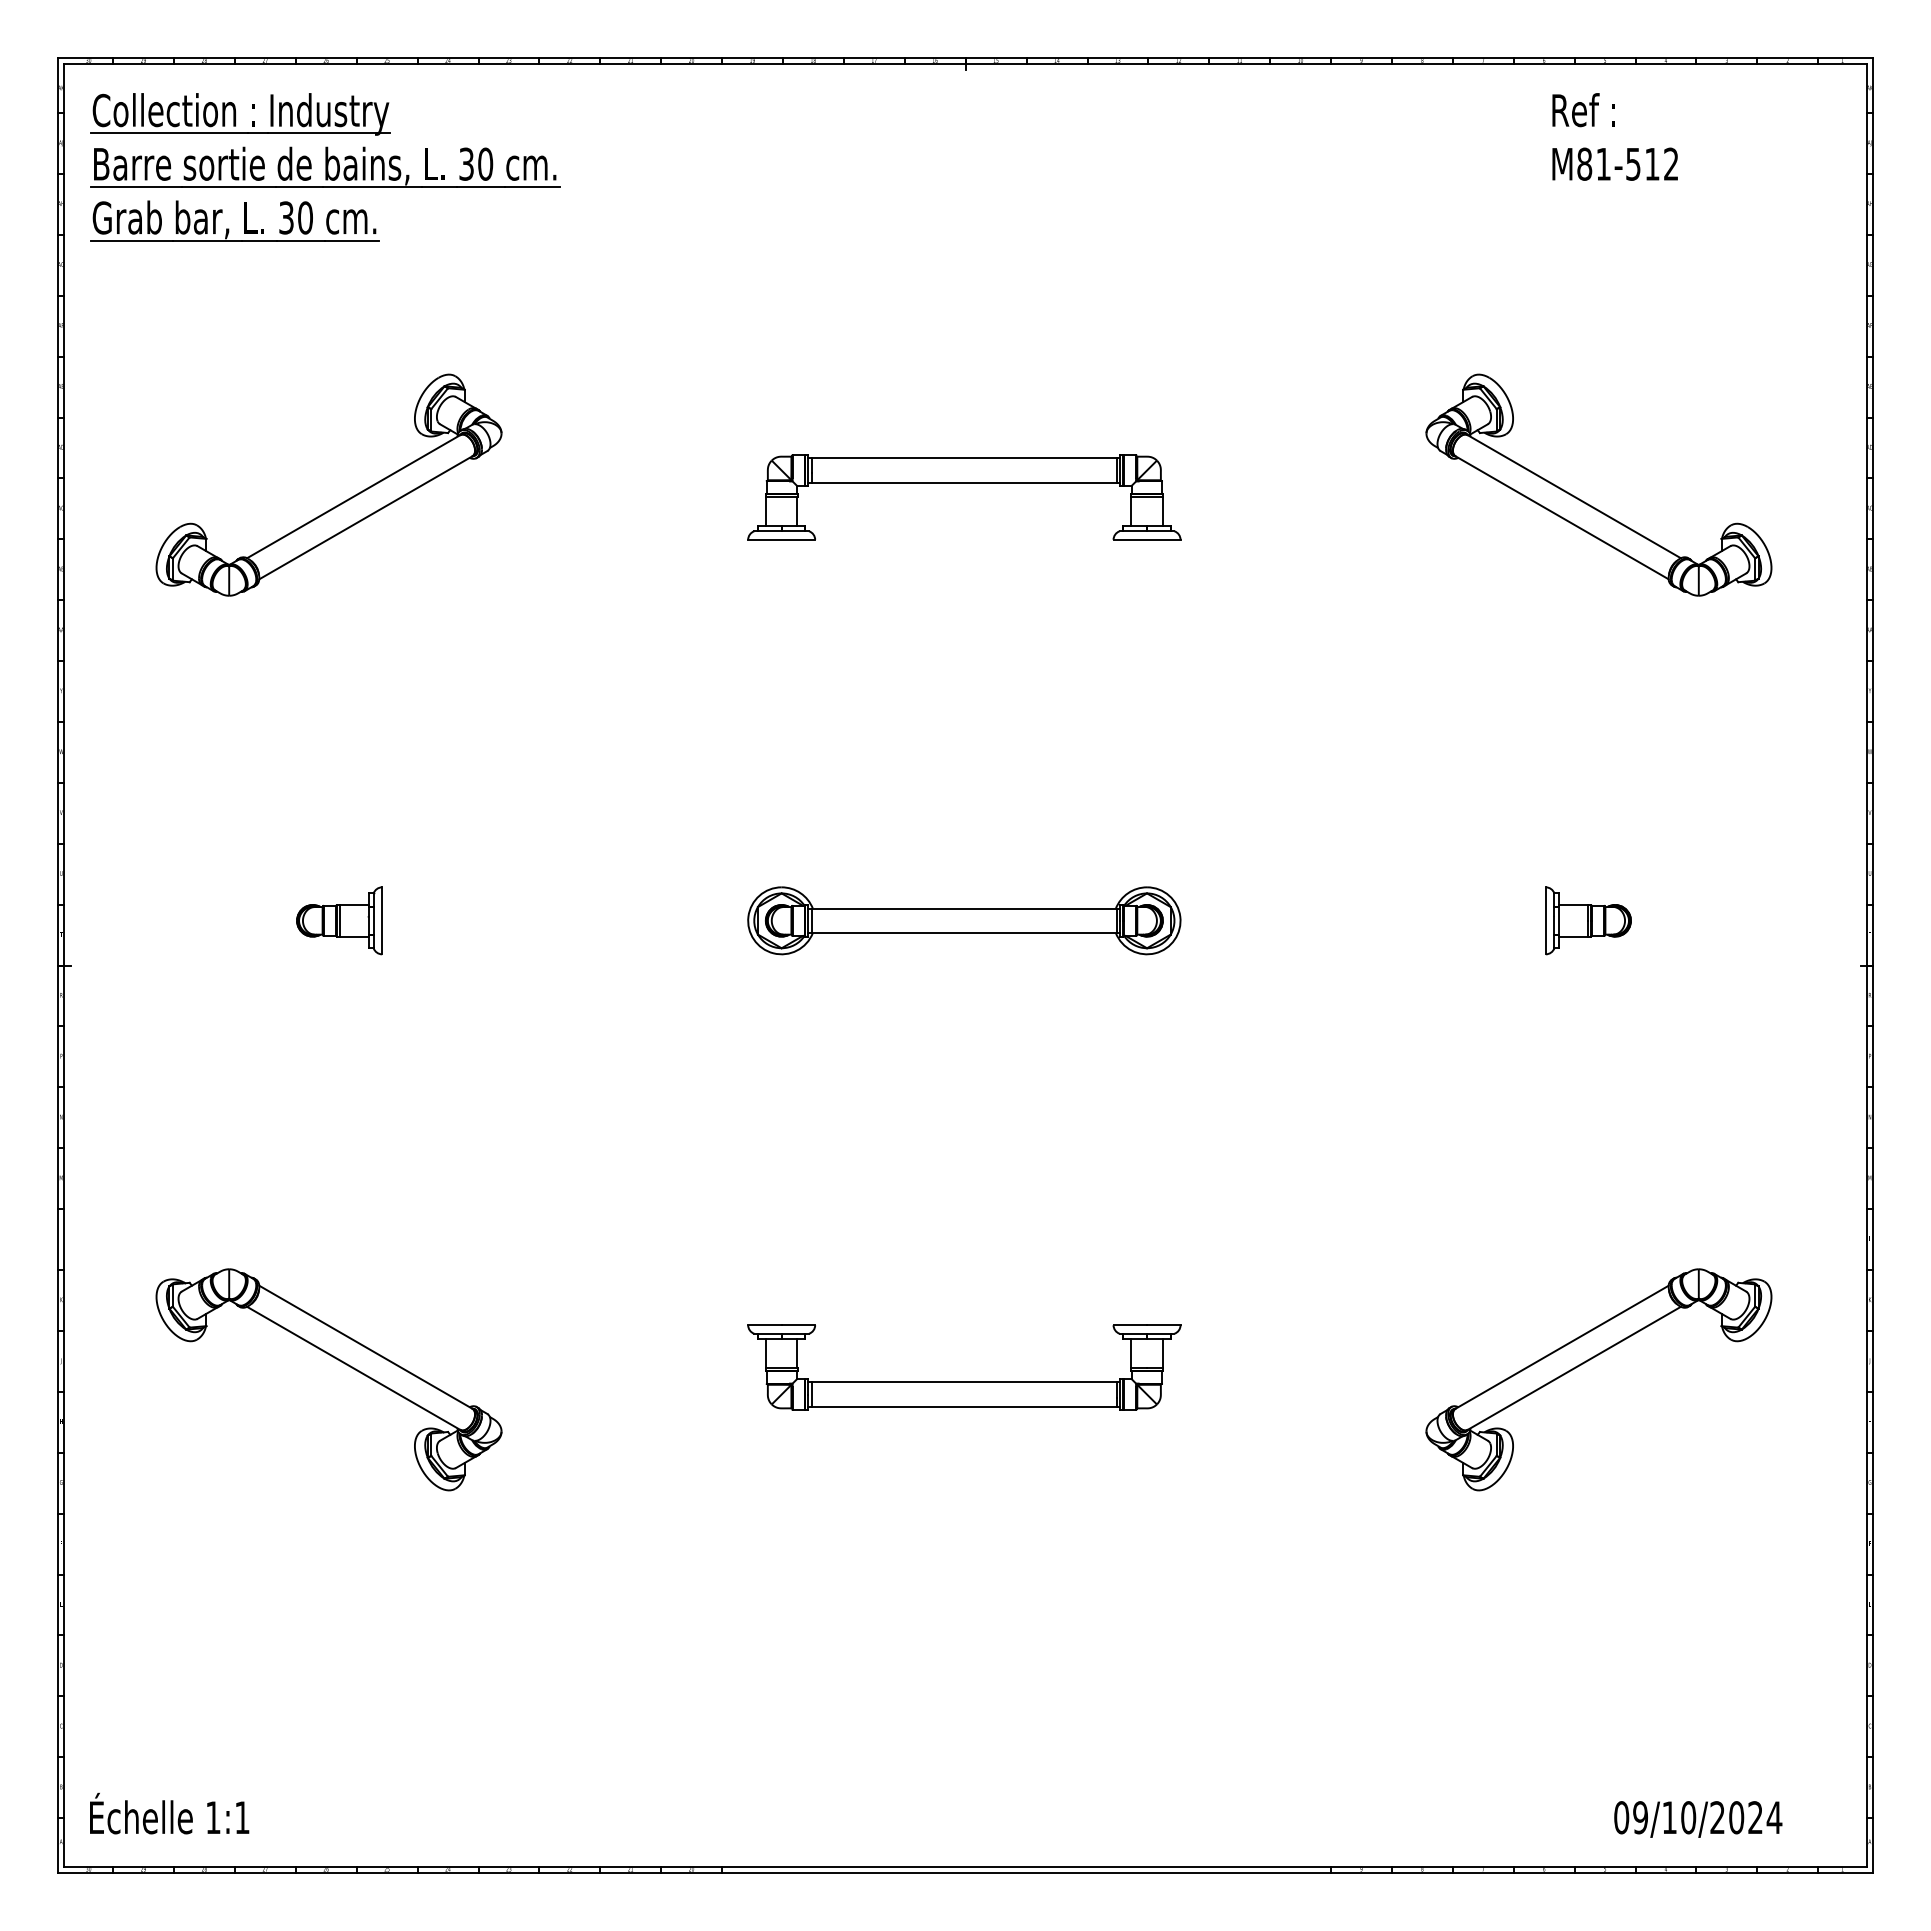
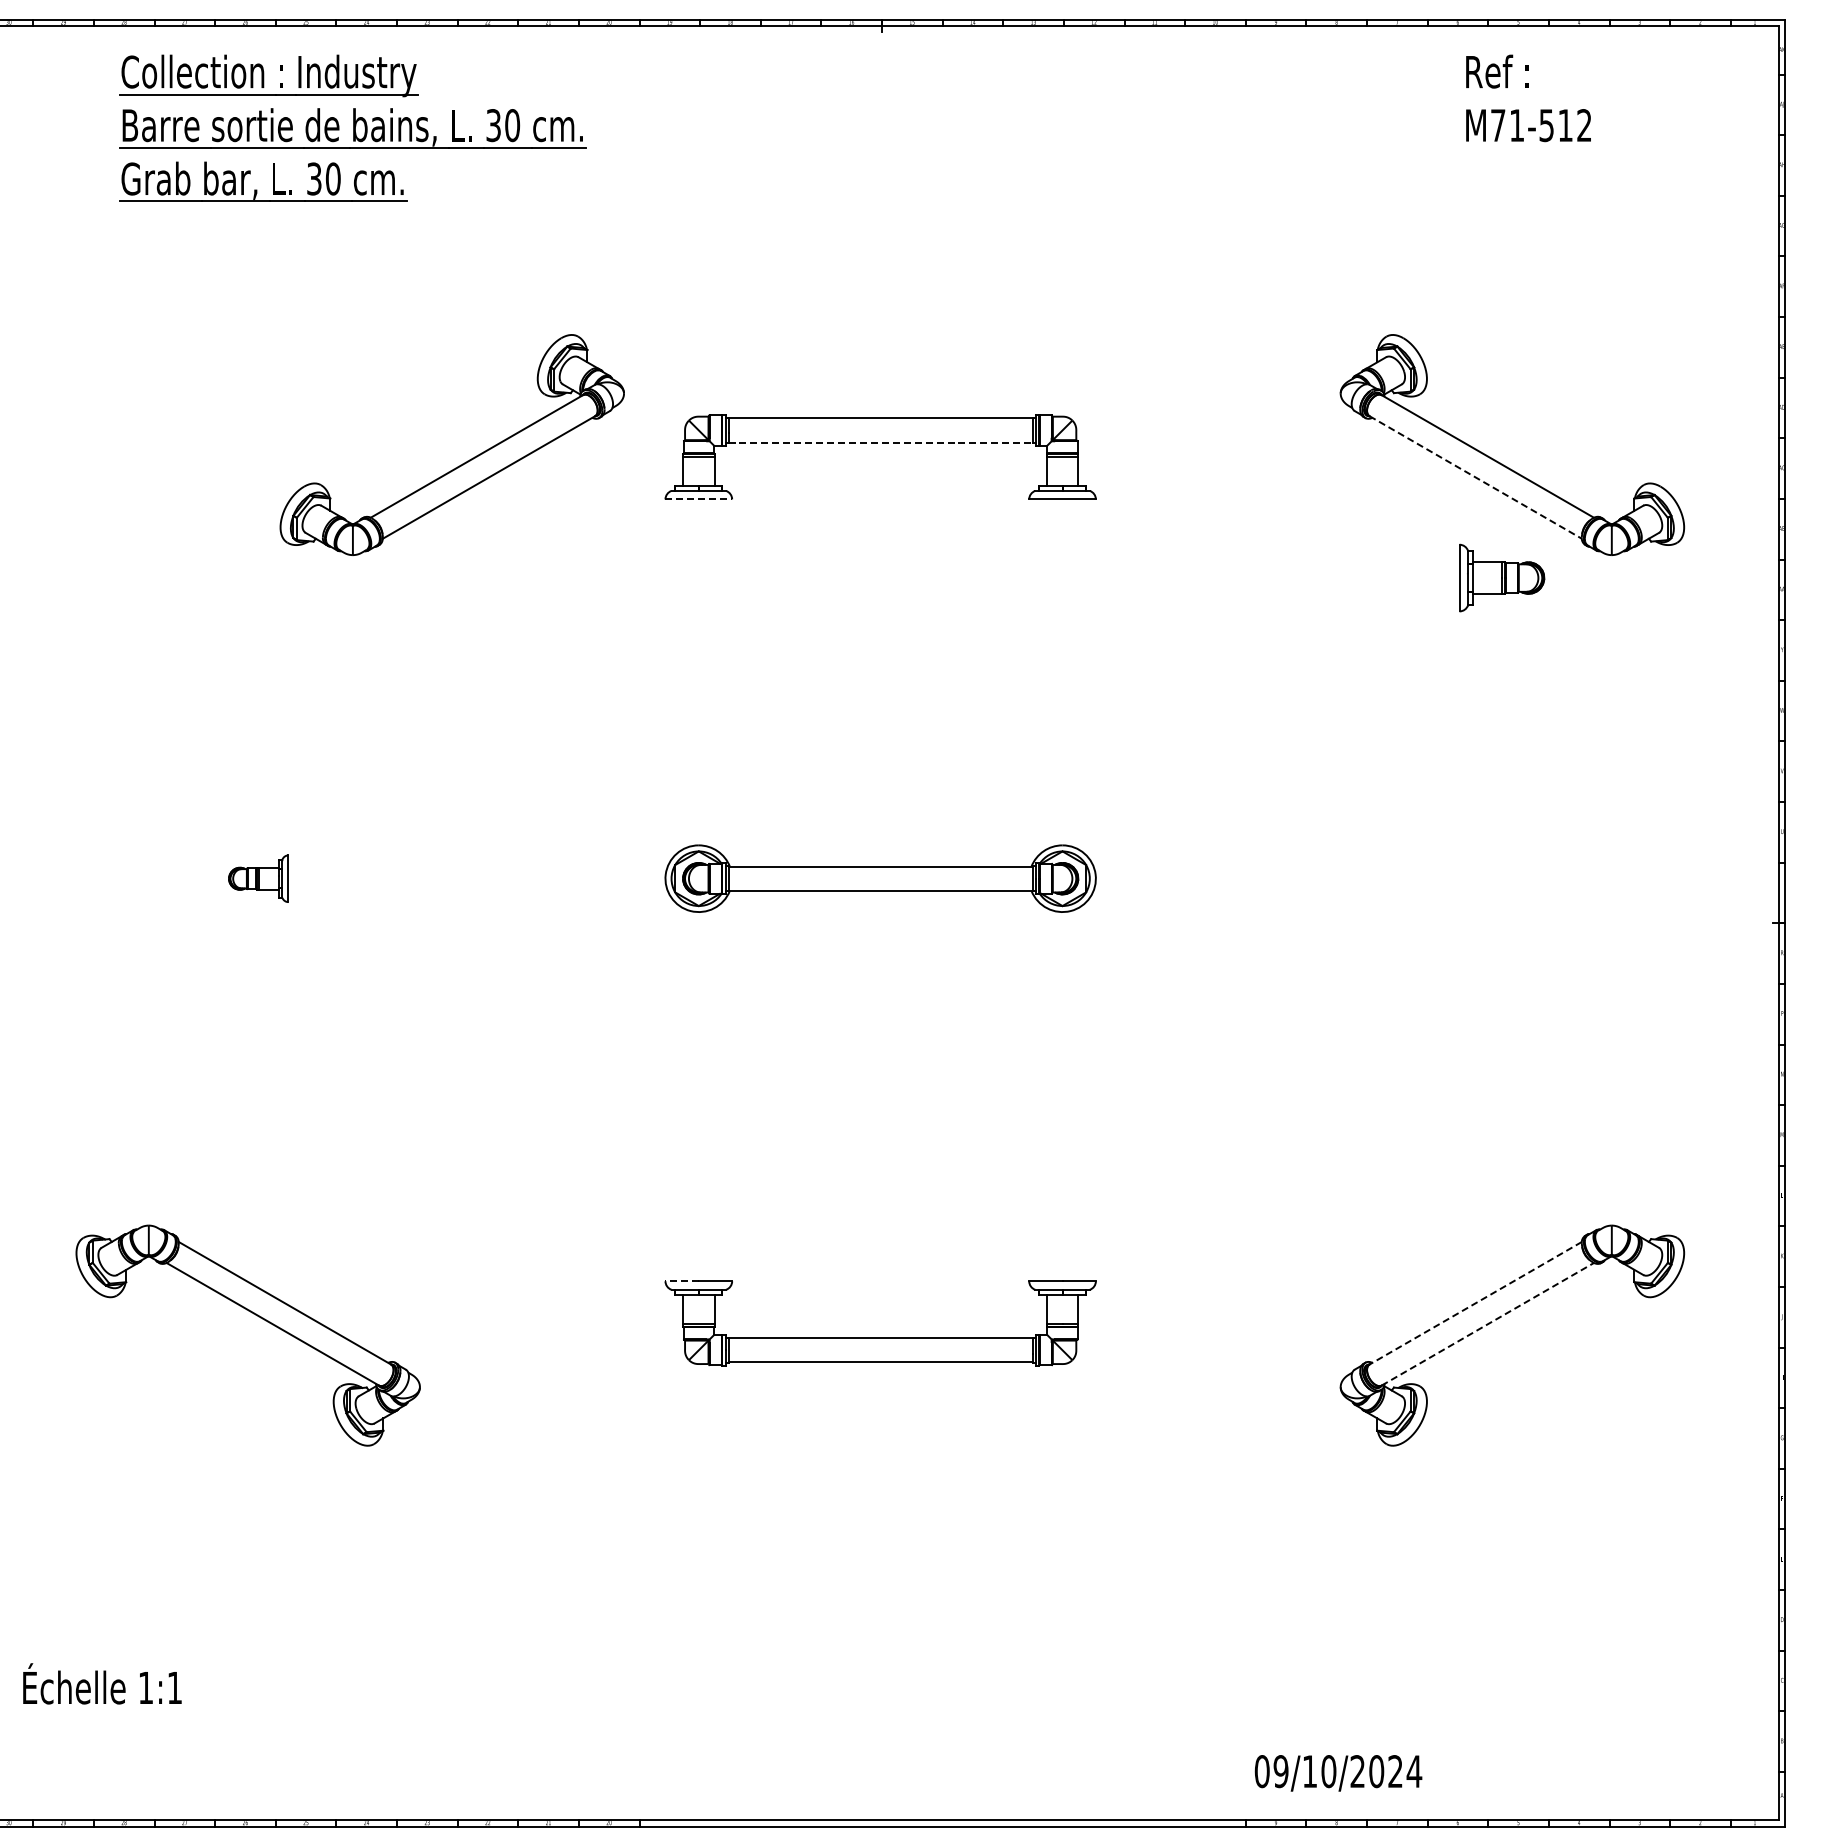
text: (1584, 163) -> (1498, 124), ^JM81-512 -> ^JM71-512
part: (325, 167) -> (353, 128), moved
line: (964, 482) -> (880, 442), solid -> dashed
part: (339, 503) -> (462, 463), moved
line: (1562, 518) -> (1476, 478), solid -> dashed
line: (782, 539) -> (699, 499), solid -> dashed
part: (339, 920) -> (258, 878), size x0.7
part: (1588, 920) -> (1502, 577), moved
line: (764, 1325) -> (681, 1281), solid -> dashed
line: (1561, 1347) -> (1475, 1303), solid -> dashed
line: (1574, 1368) -> (1488, 1324), solid -> dashed
text: (169, 1813) -> (102, 1683), moved
text: (1698, 1819) -> (1338, 1773), moved

